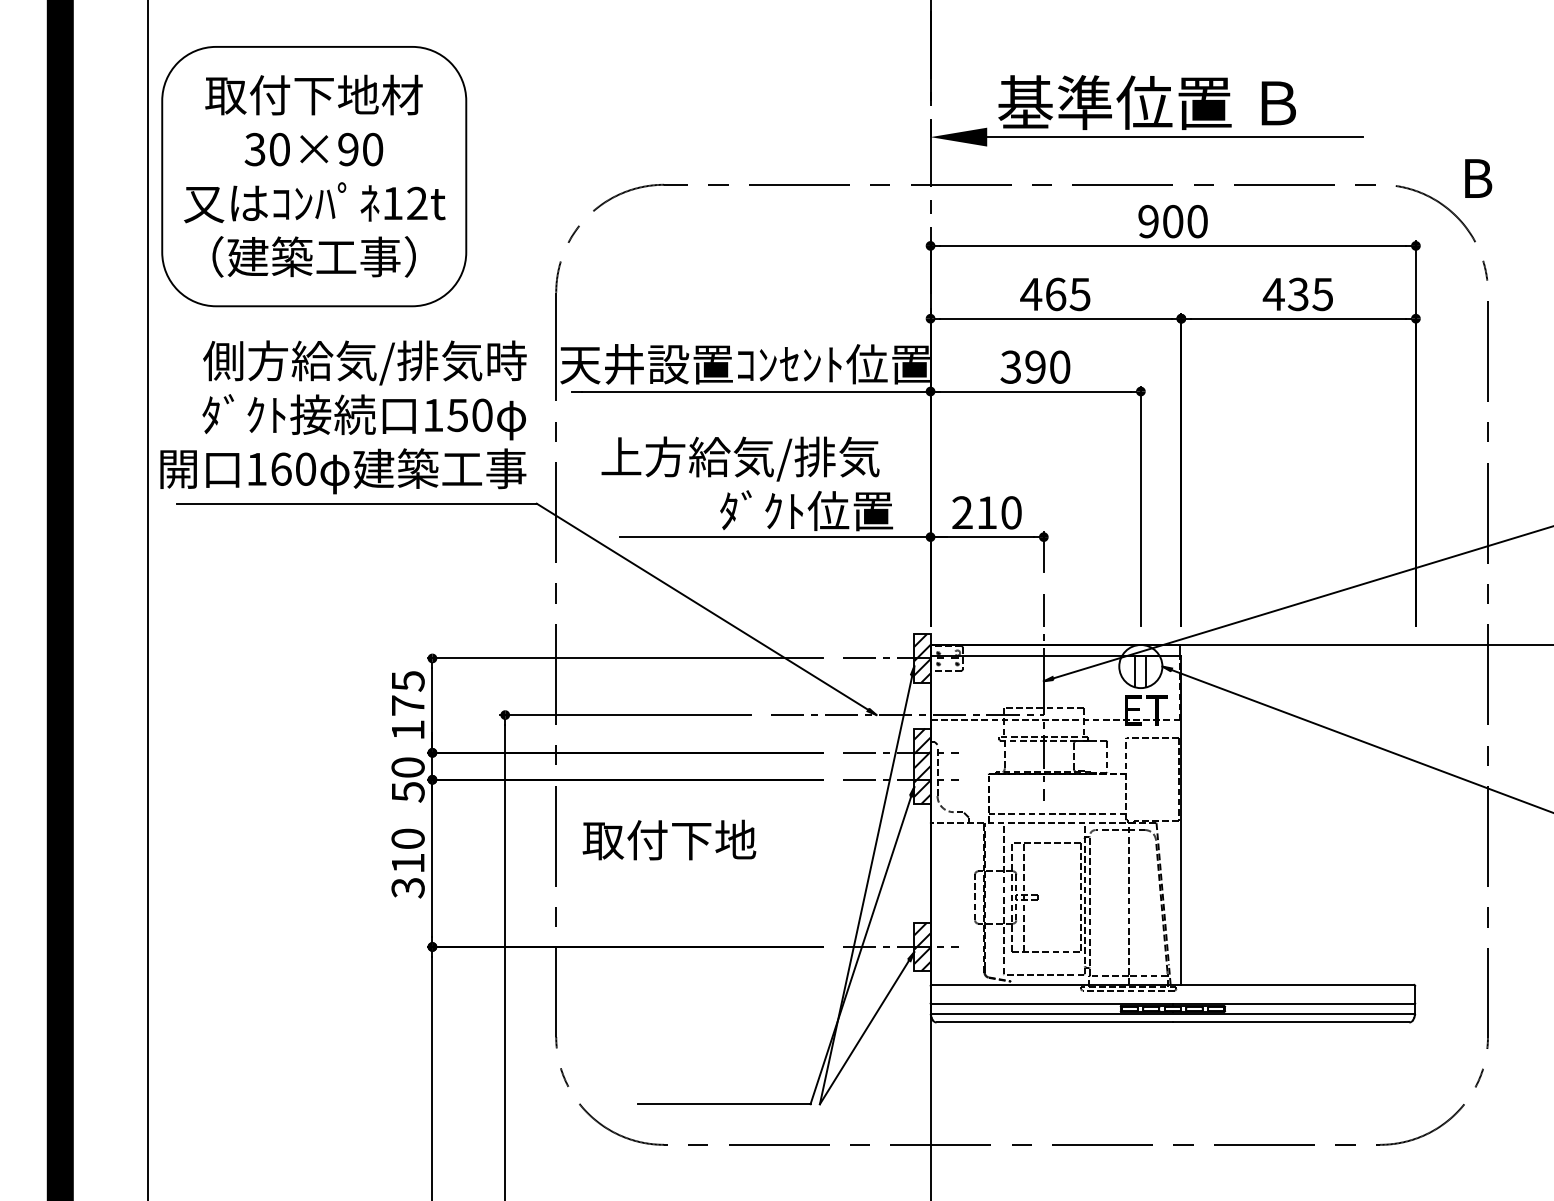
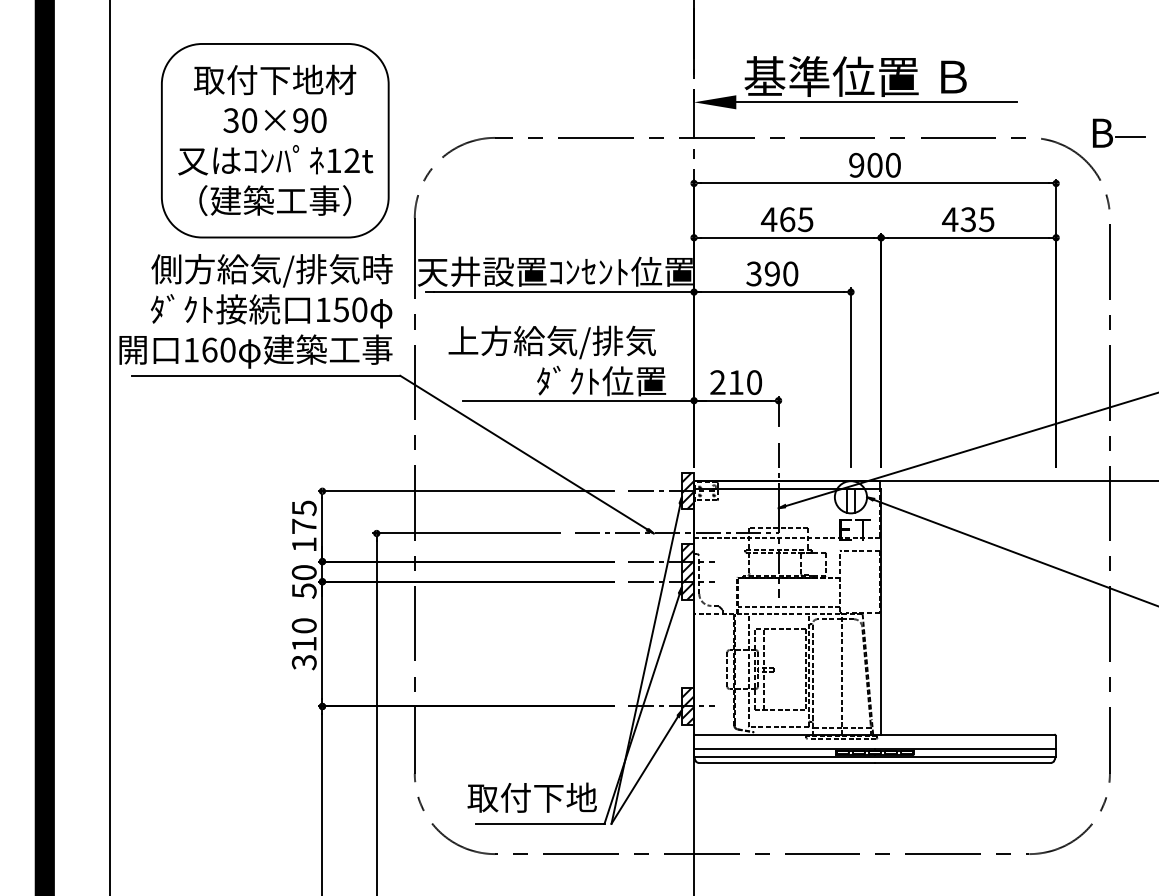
part: (314, 176) -> (275, 140), moved
line: (1515, 184) -> (1130, 137), added
text: (668, 839) -> (531, 797), moved

